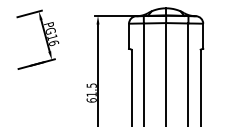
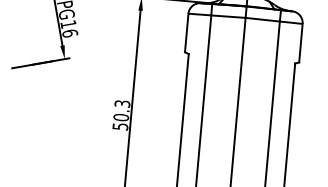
text: (91, 92) -> (121, 114), 61.5 -> 50.3

